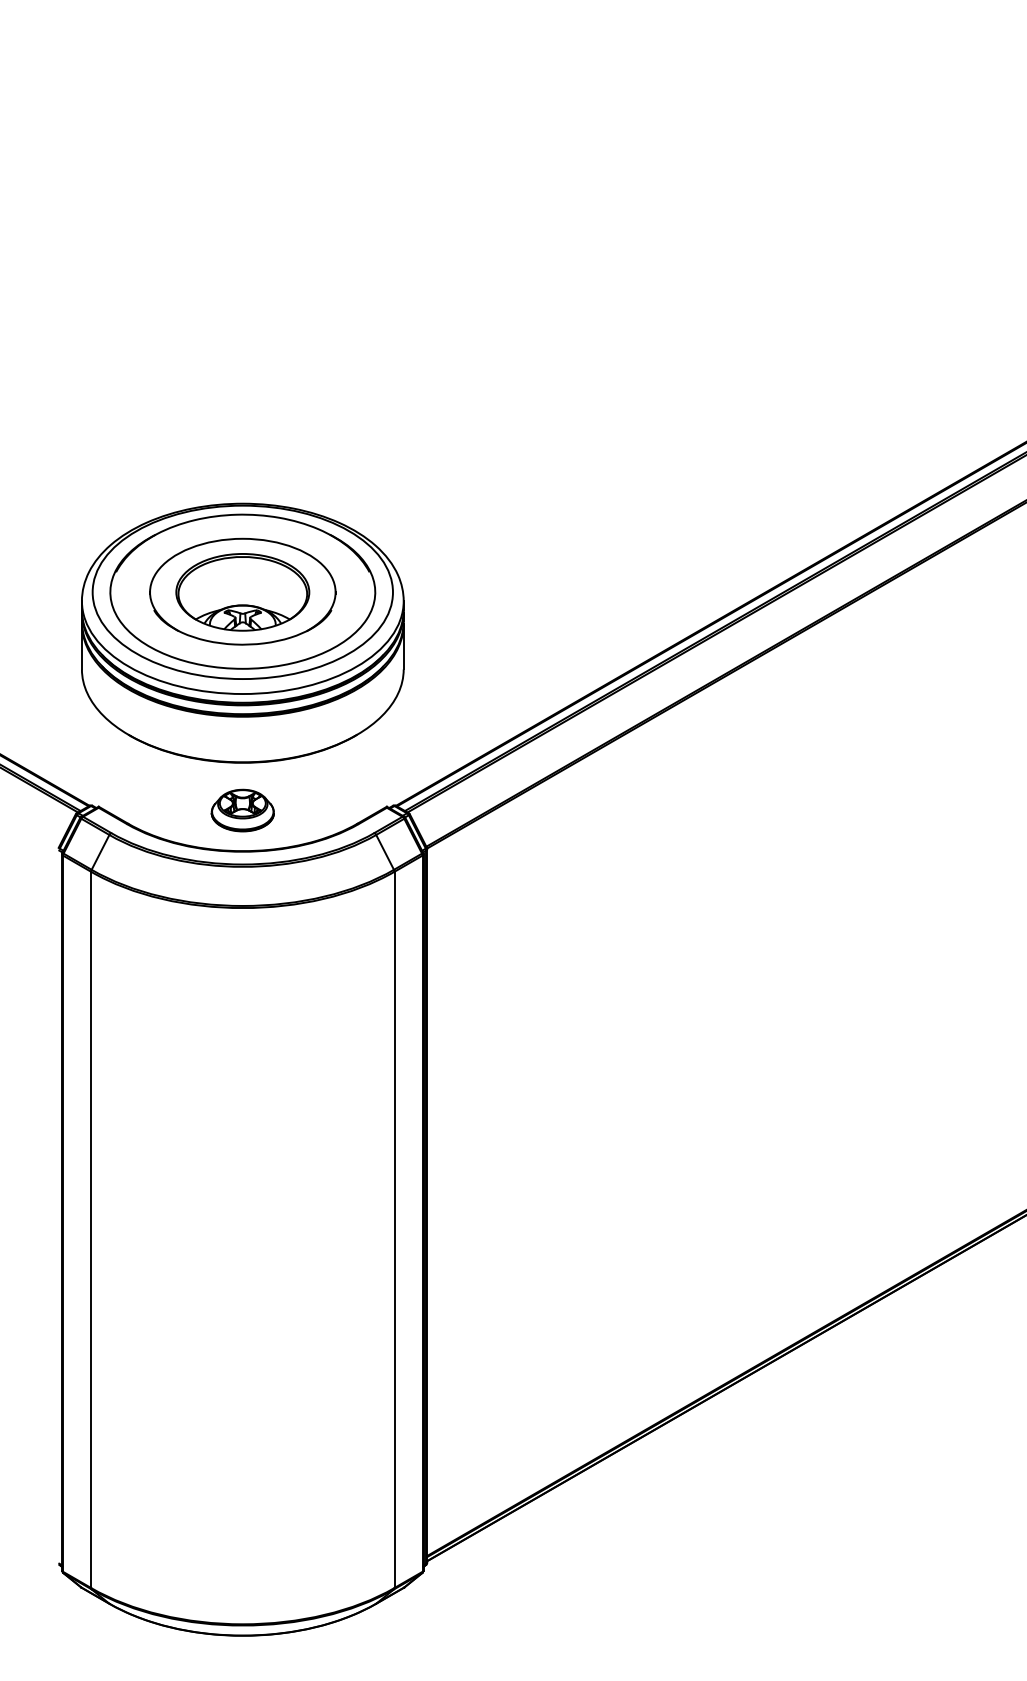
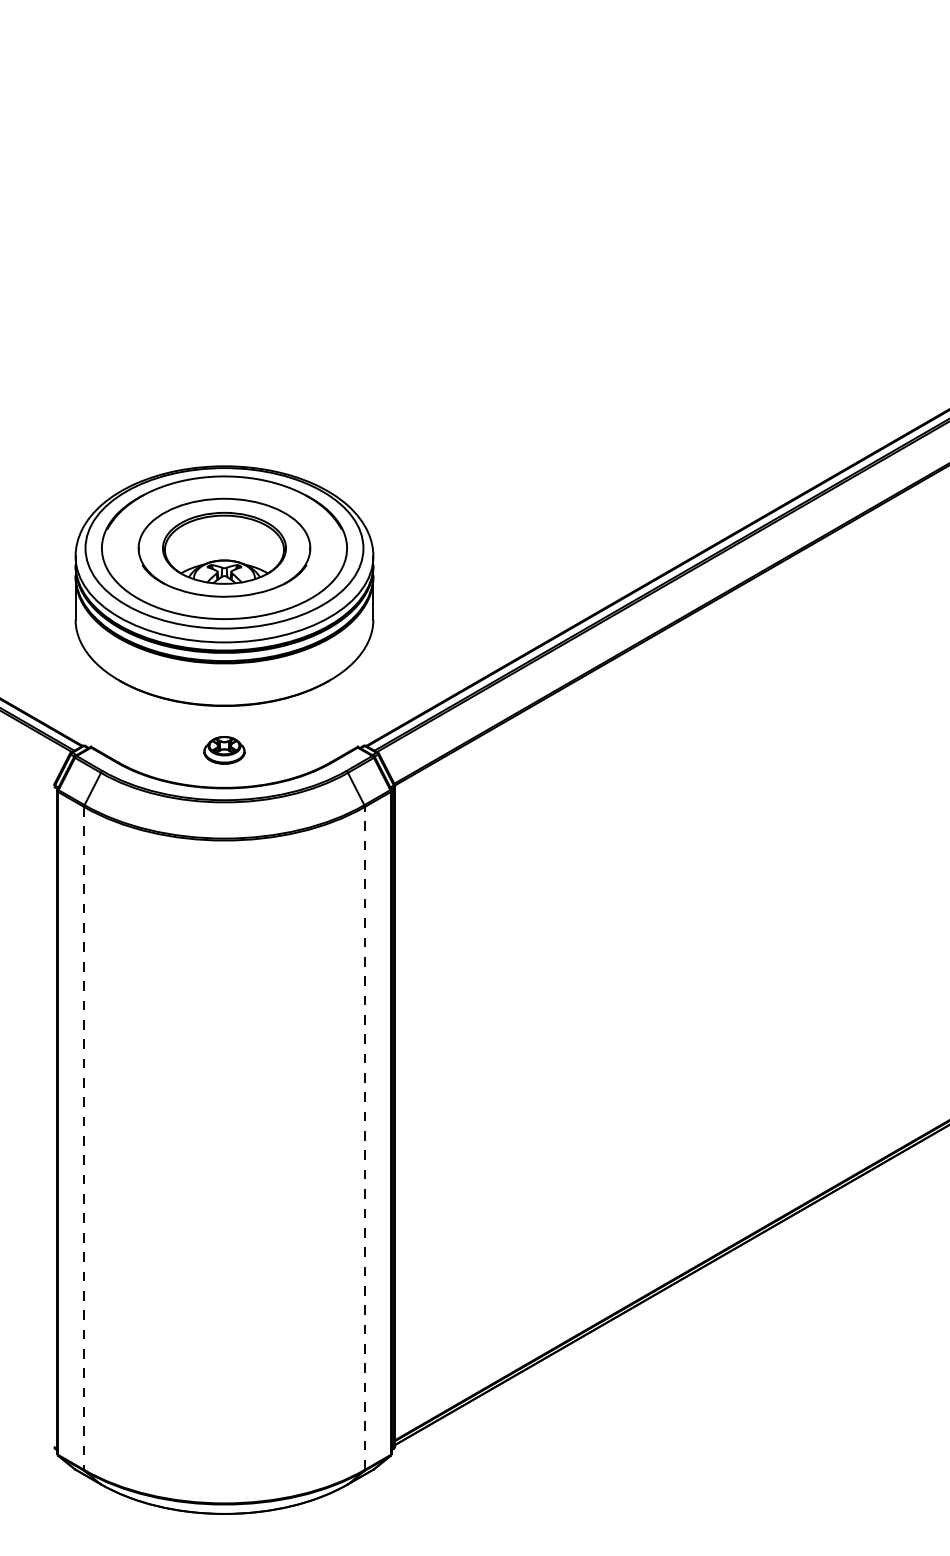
part: (242, 810) -> (224, 750), size x0.7
line: (394, 1228) -> (364, 1137), solid -> dashed
line: (91, 1230) -> (84, 1138), solid -> dashed

